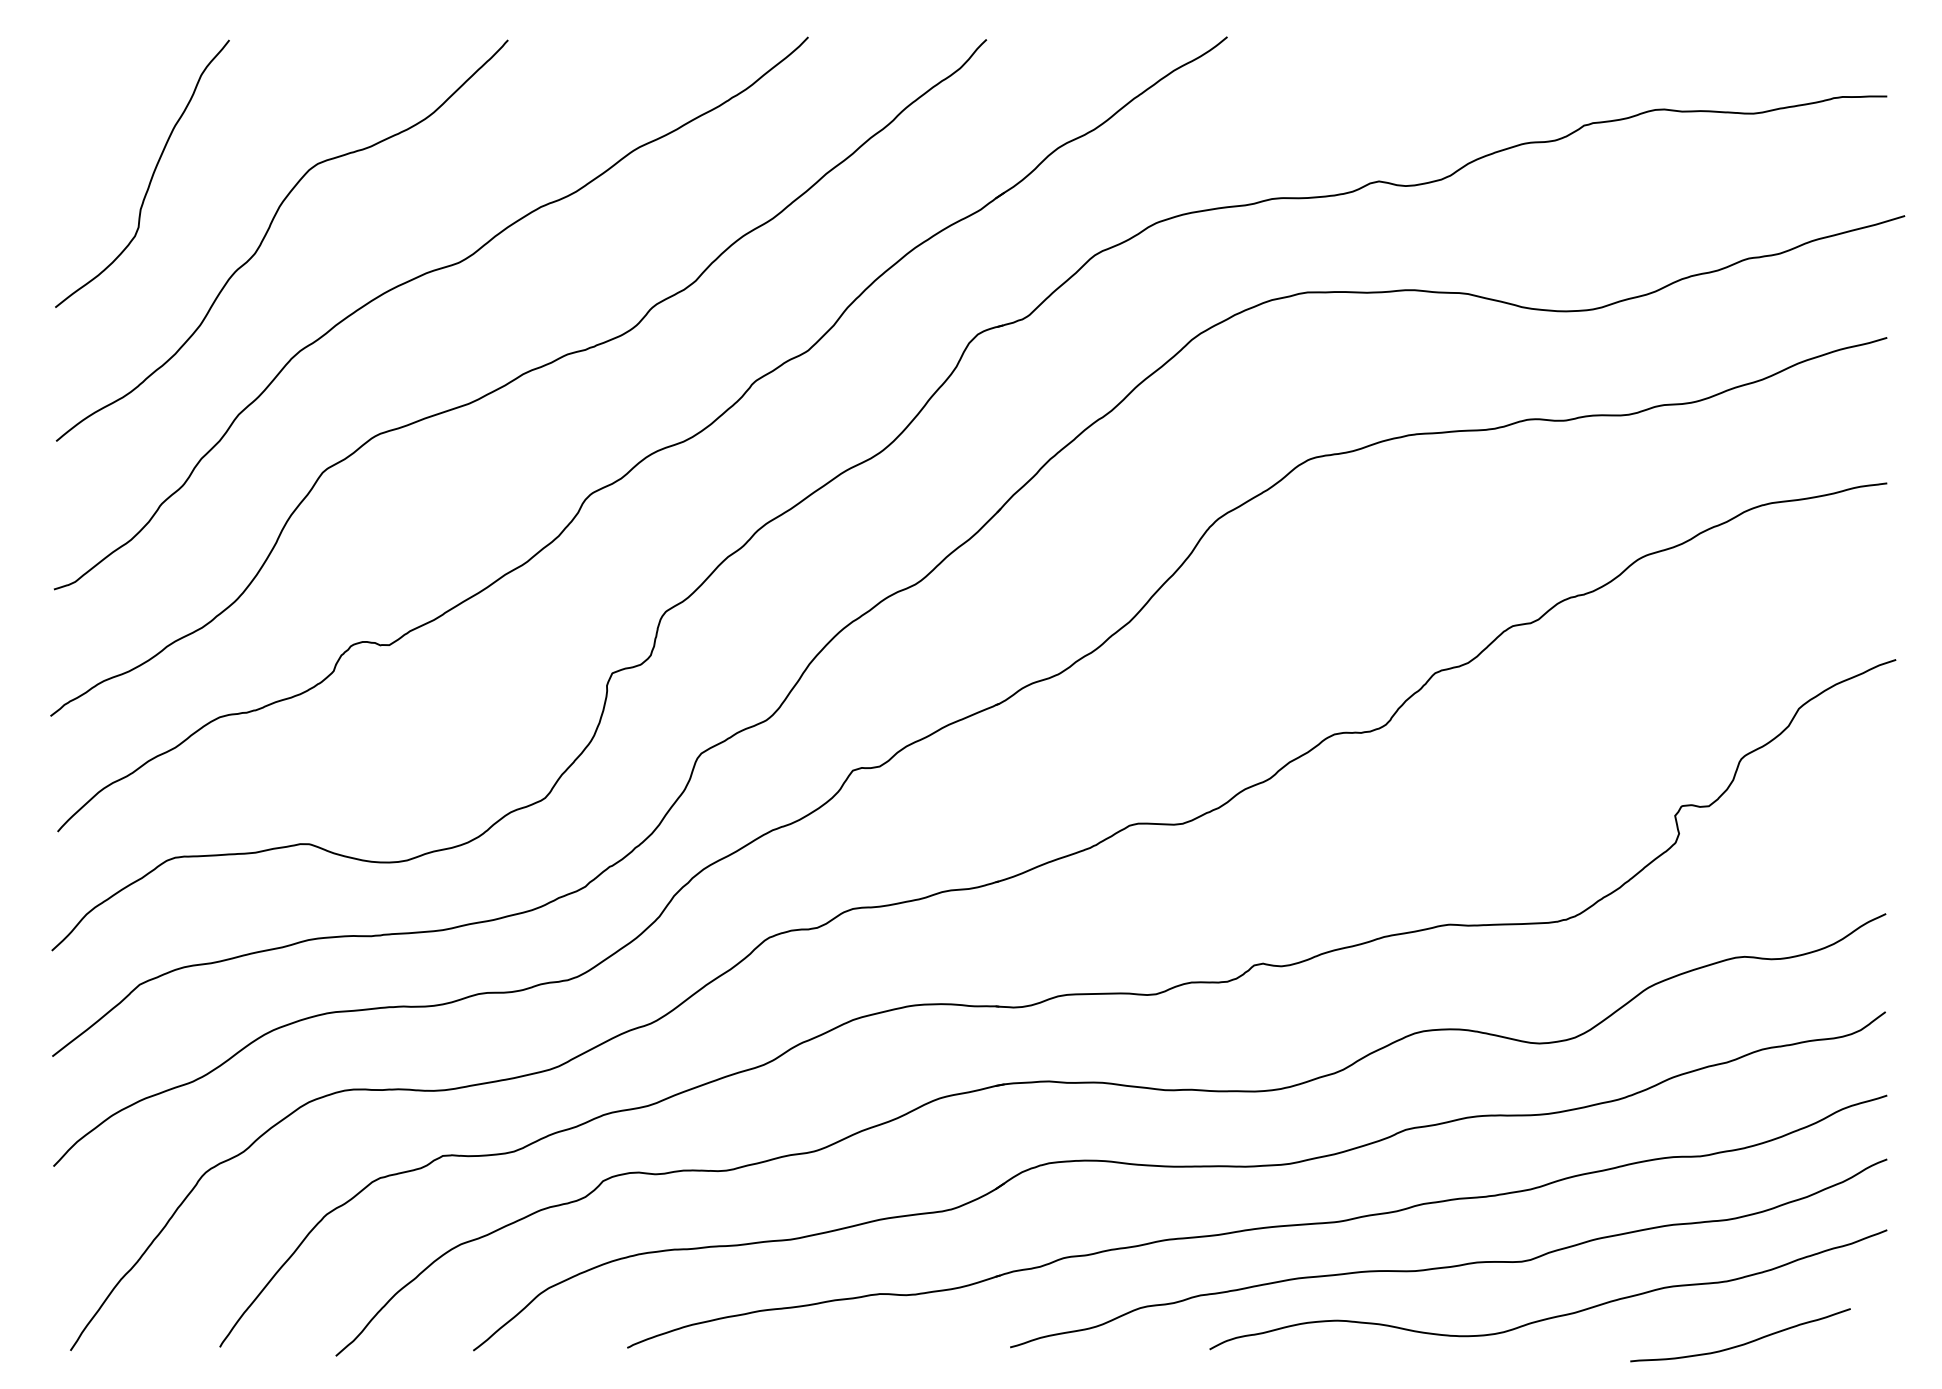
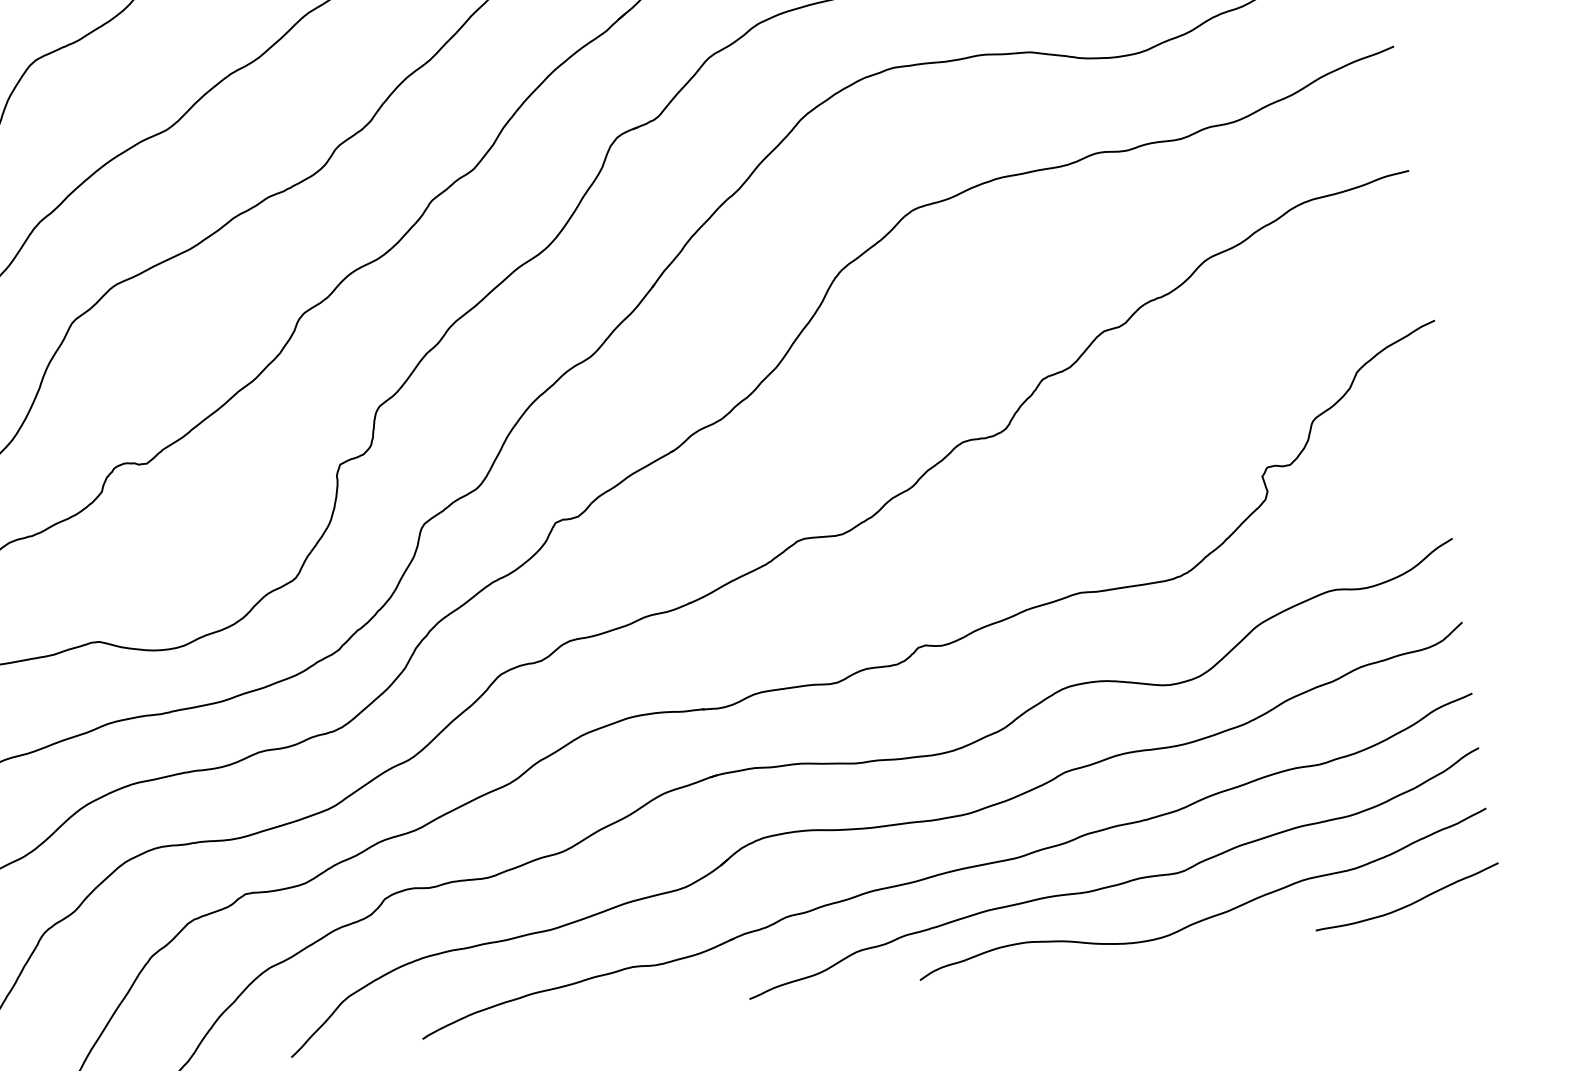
curve: (1743, 1343) -> (1410, 903), moved

